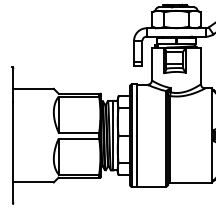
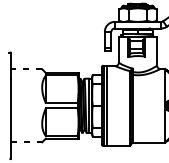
line: (33, 88) -> (26, 69), solid -> dashed
line: (34, 182) -> (27, 142), solid -> dashed

